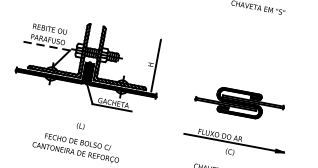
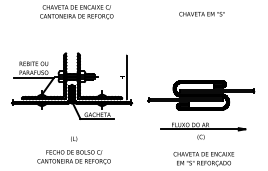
line: (46, 46) -> (33, 78), dashed -> solid
part: (239, 103) -> (201, 95), size x1.43

